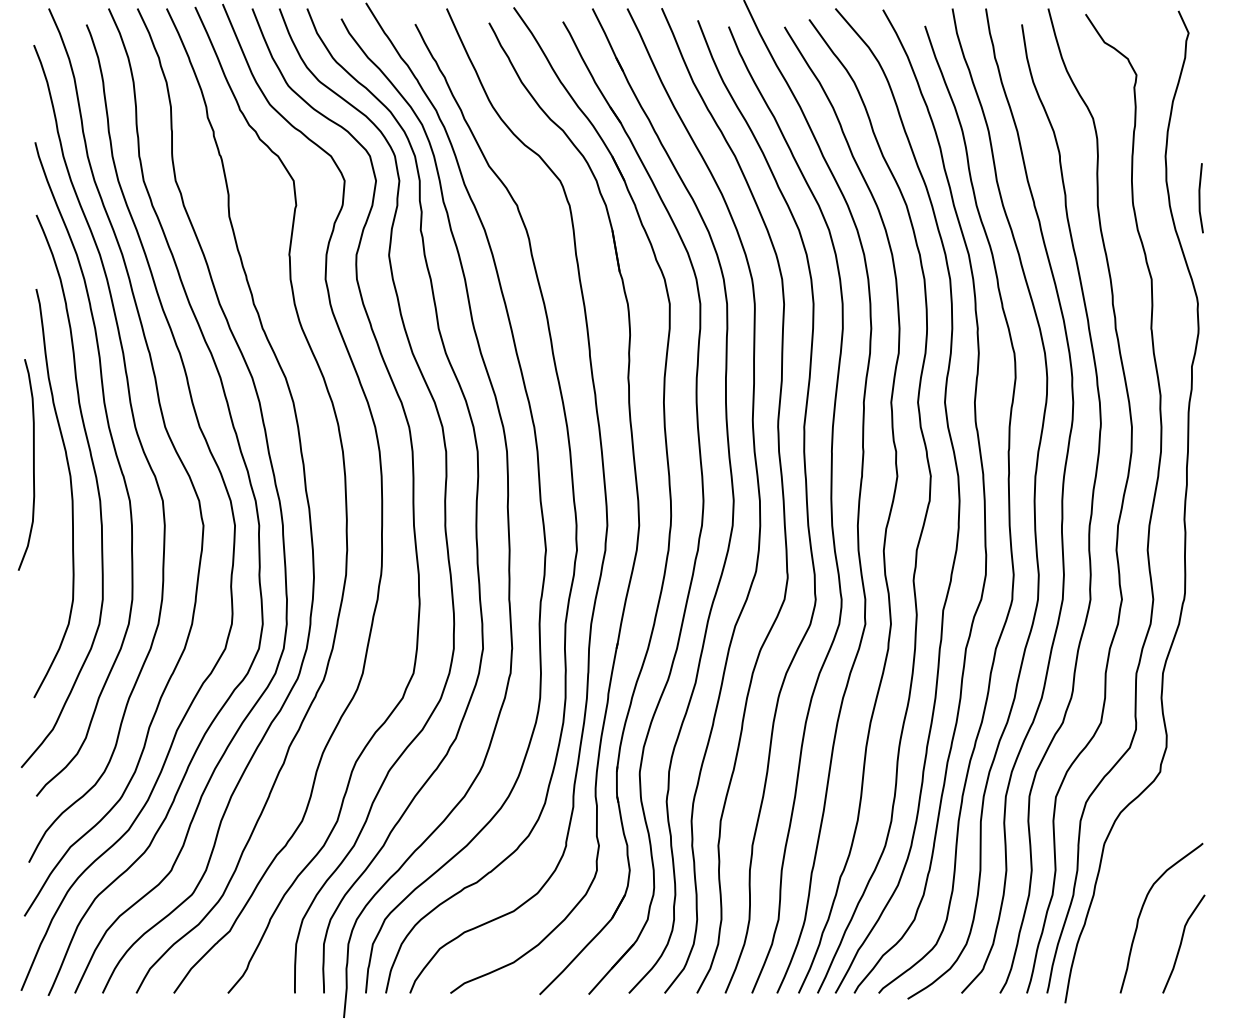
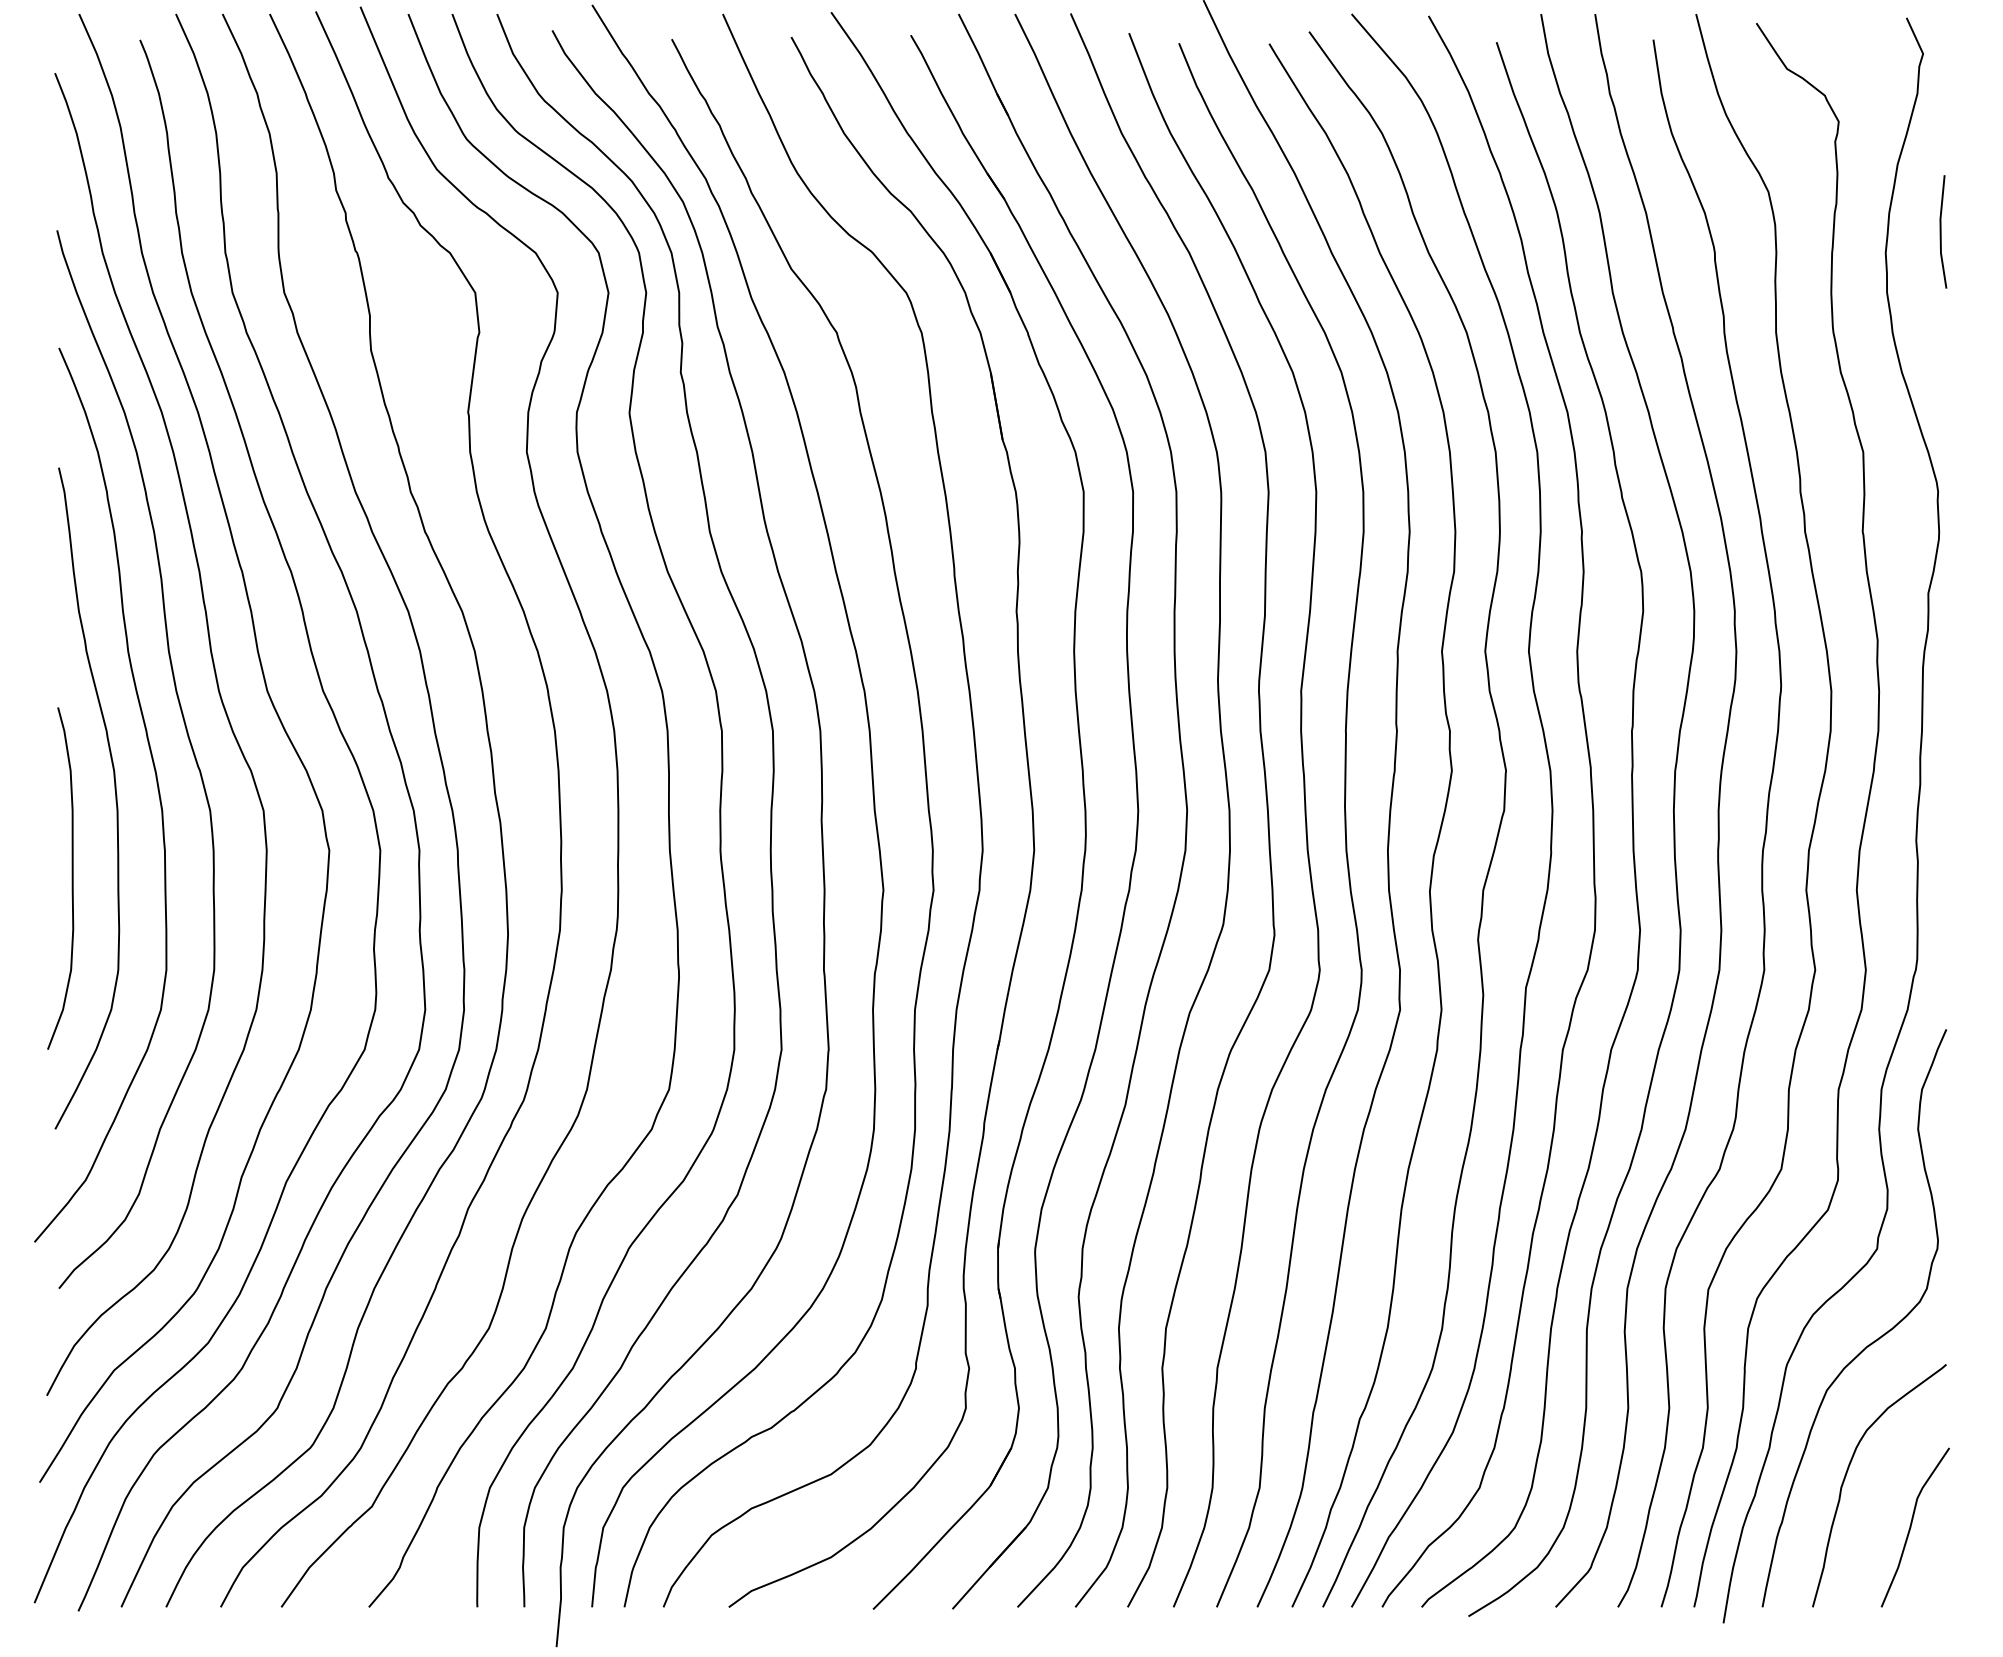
line: (1200, 198) -> (1942, 232), moved
curve: (33, 464) -> (72, 877), moved
curve: (1157, 828) -> (1872, 1340), added

